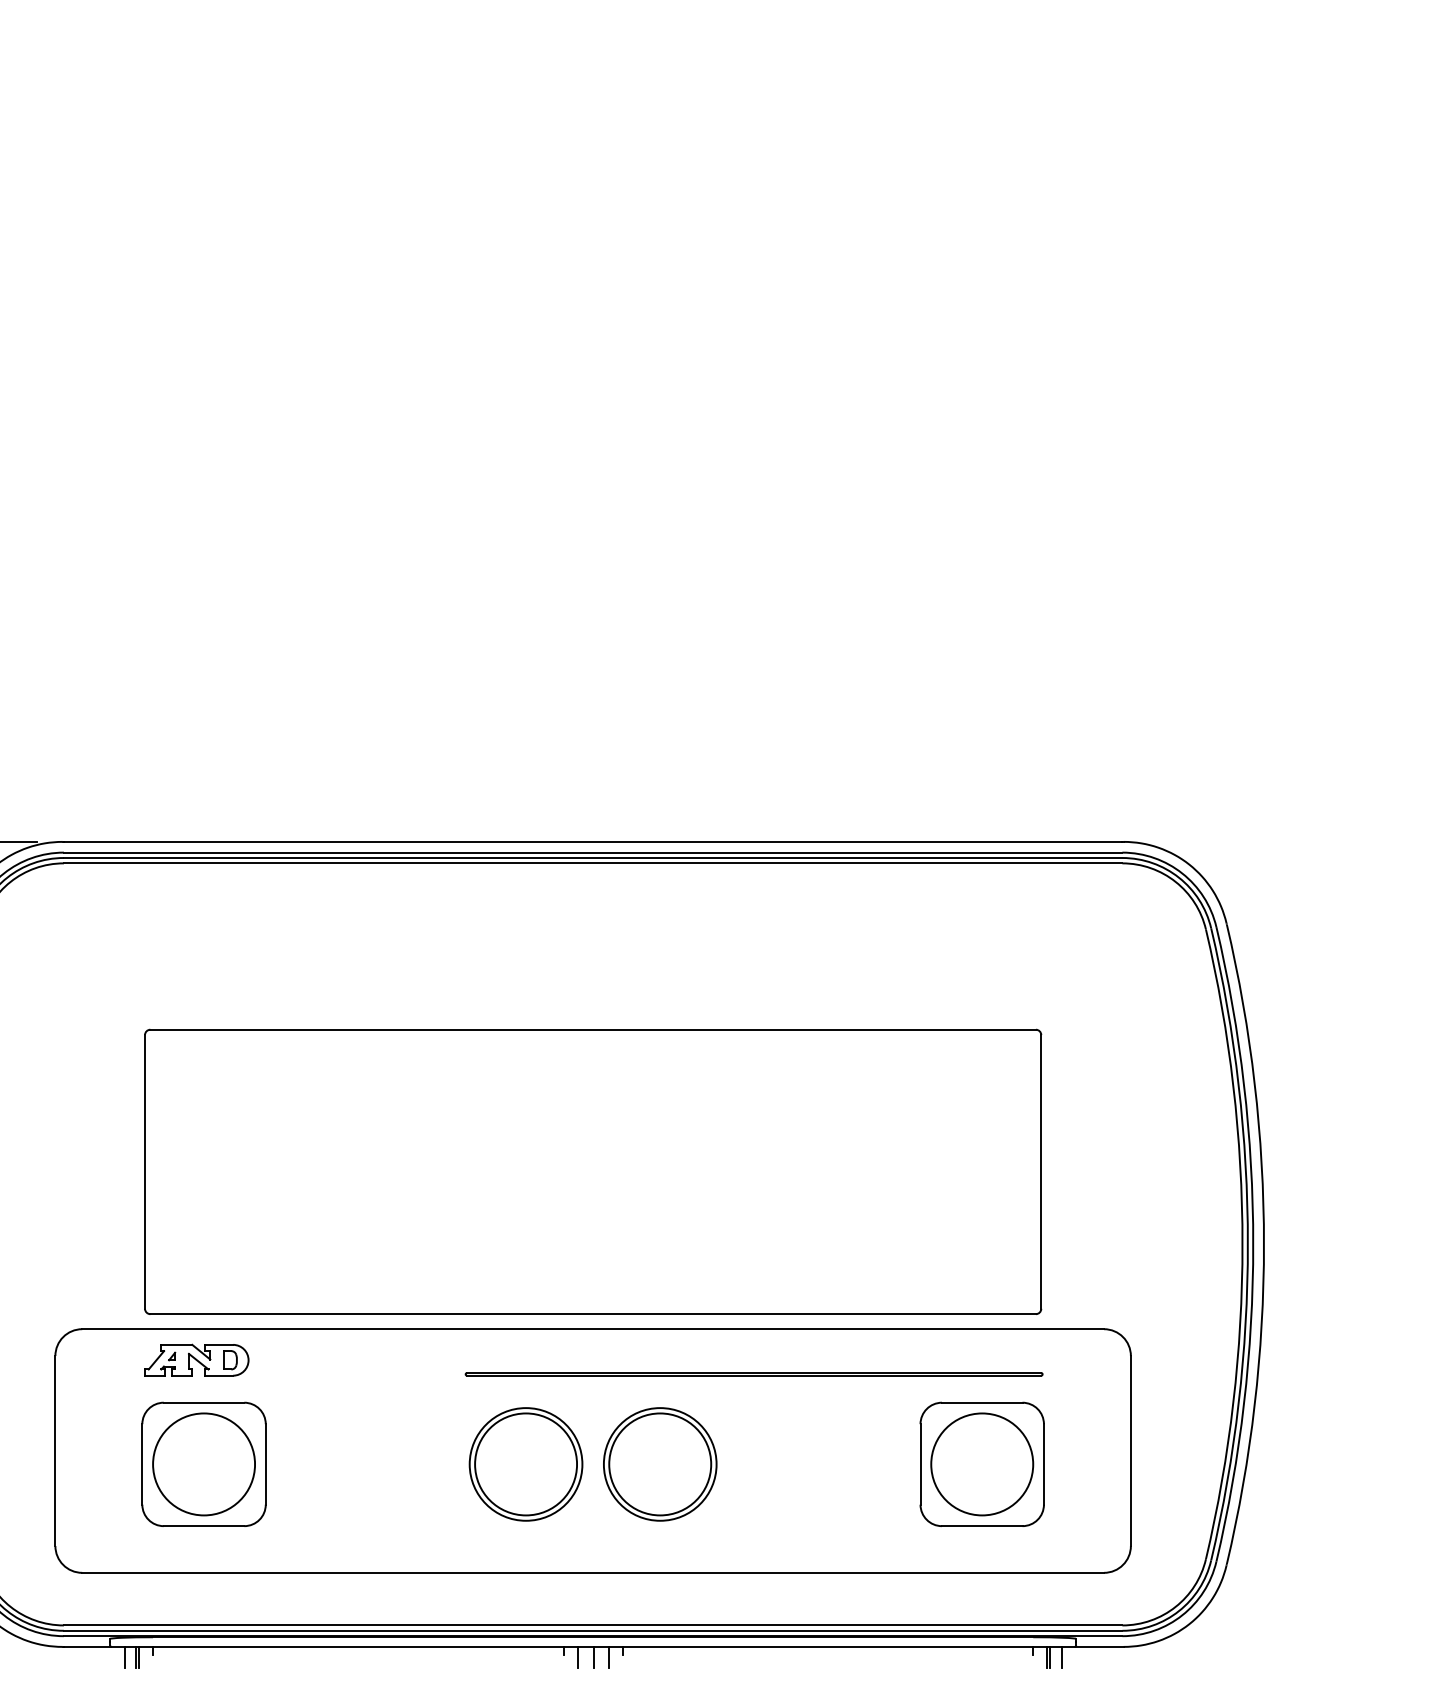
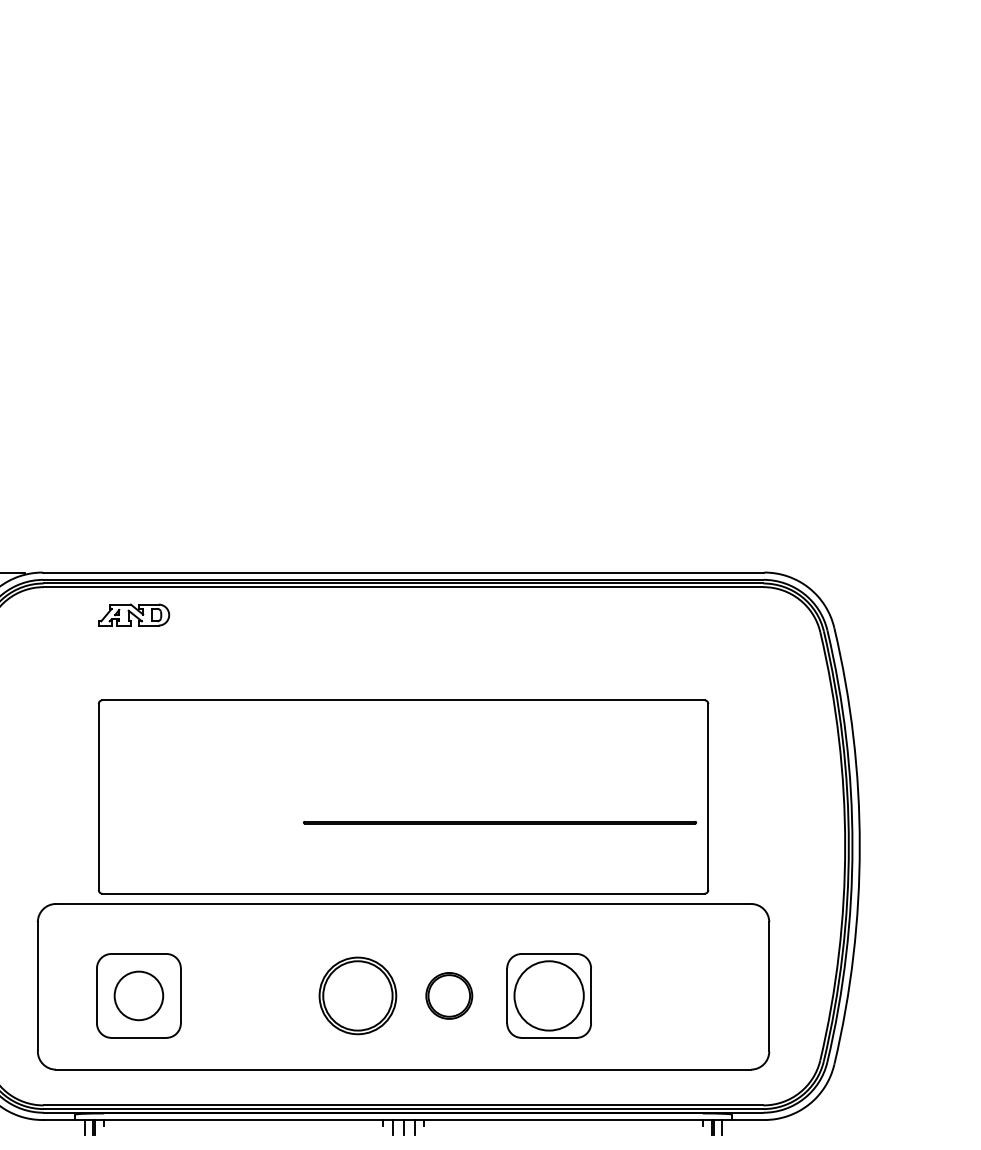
part: (197, 1359) -> (134, 614), moved
line: (754, 1374) -> (500, 822), moved
circle: (203, 1463) -> (138, 995), size x0.7
part: (660, 1463) -> (449, 995), size x0.6
part: (981, 1463) -> (548, 995), moved

